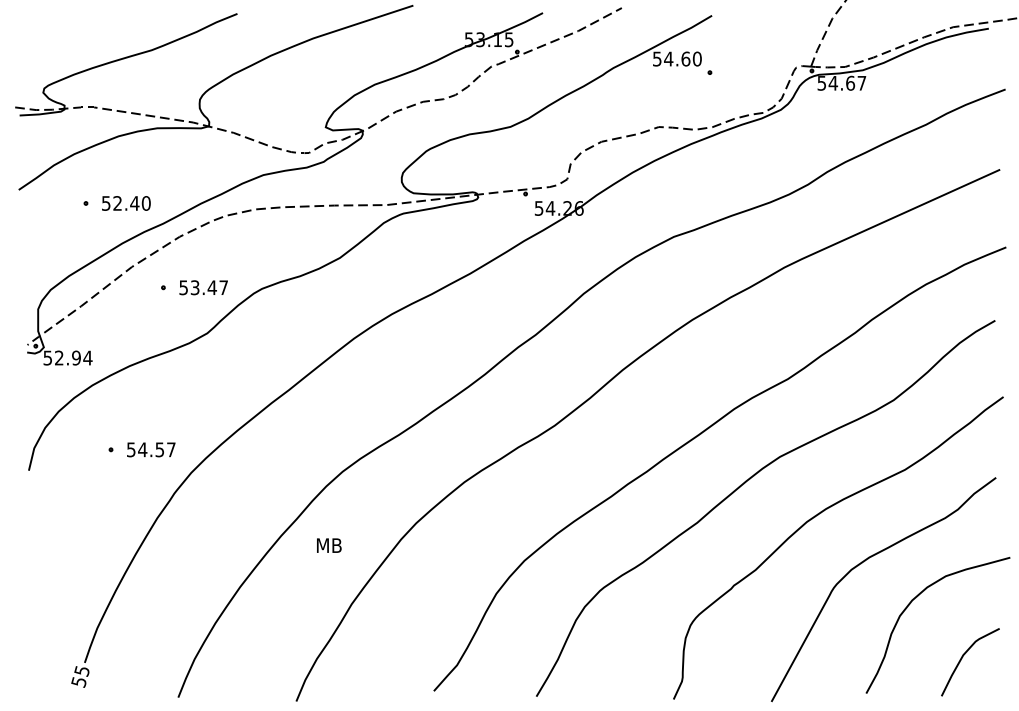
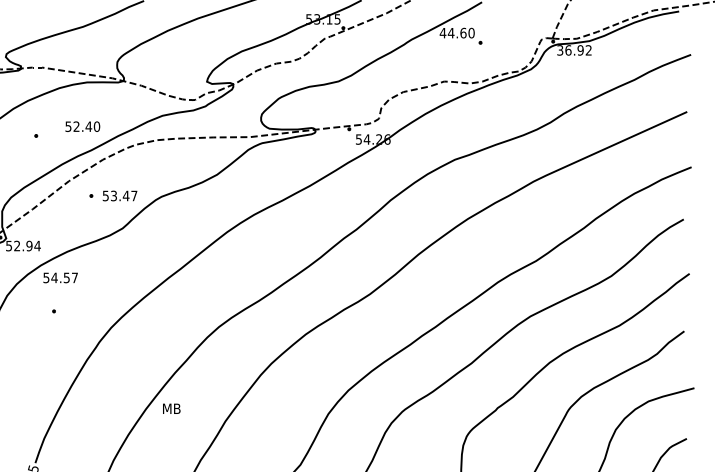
text: (656, 58) -> (442, 32), 54.60 -> 44.60
text: (842, 82) -> (574, 49), 54.67 -> 36.92
text: (126, 203) -> (82, 126), moved
text: (151, 449) -> (60, 277), moved
text: (329, 545) -> (171, 408), moved

